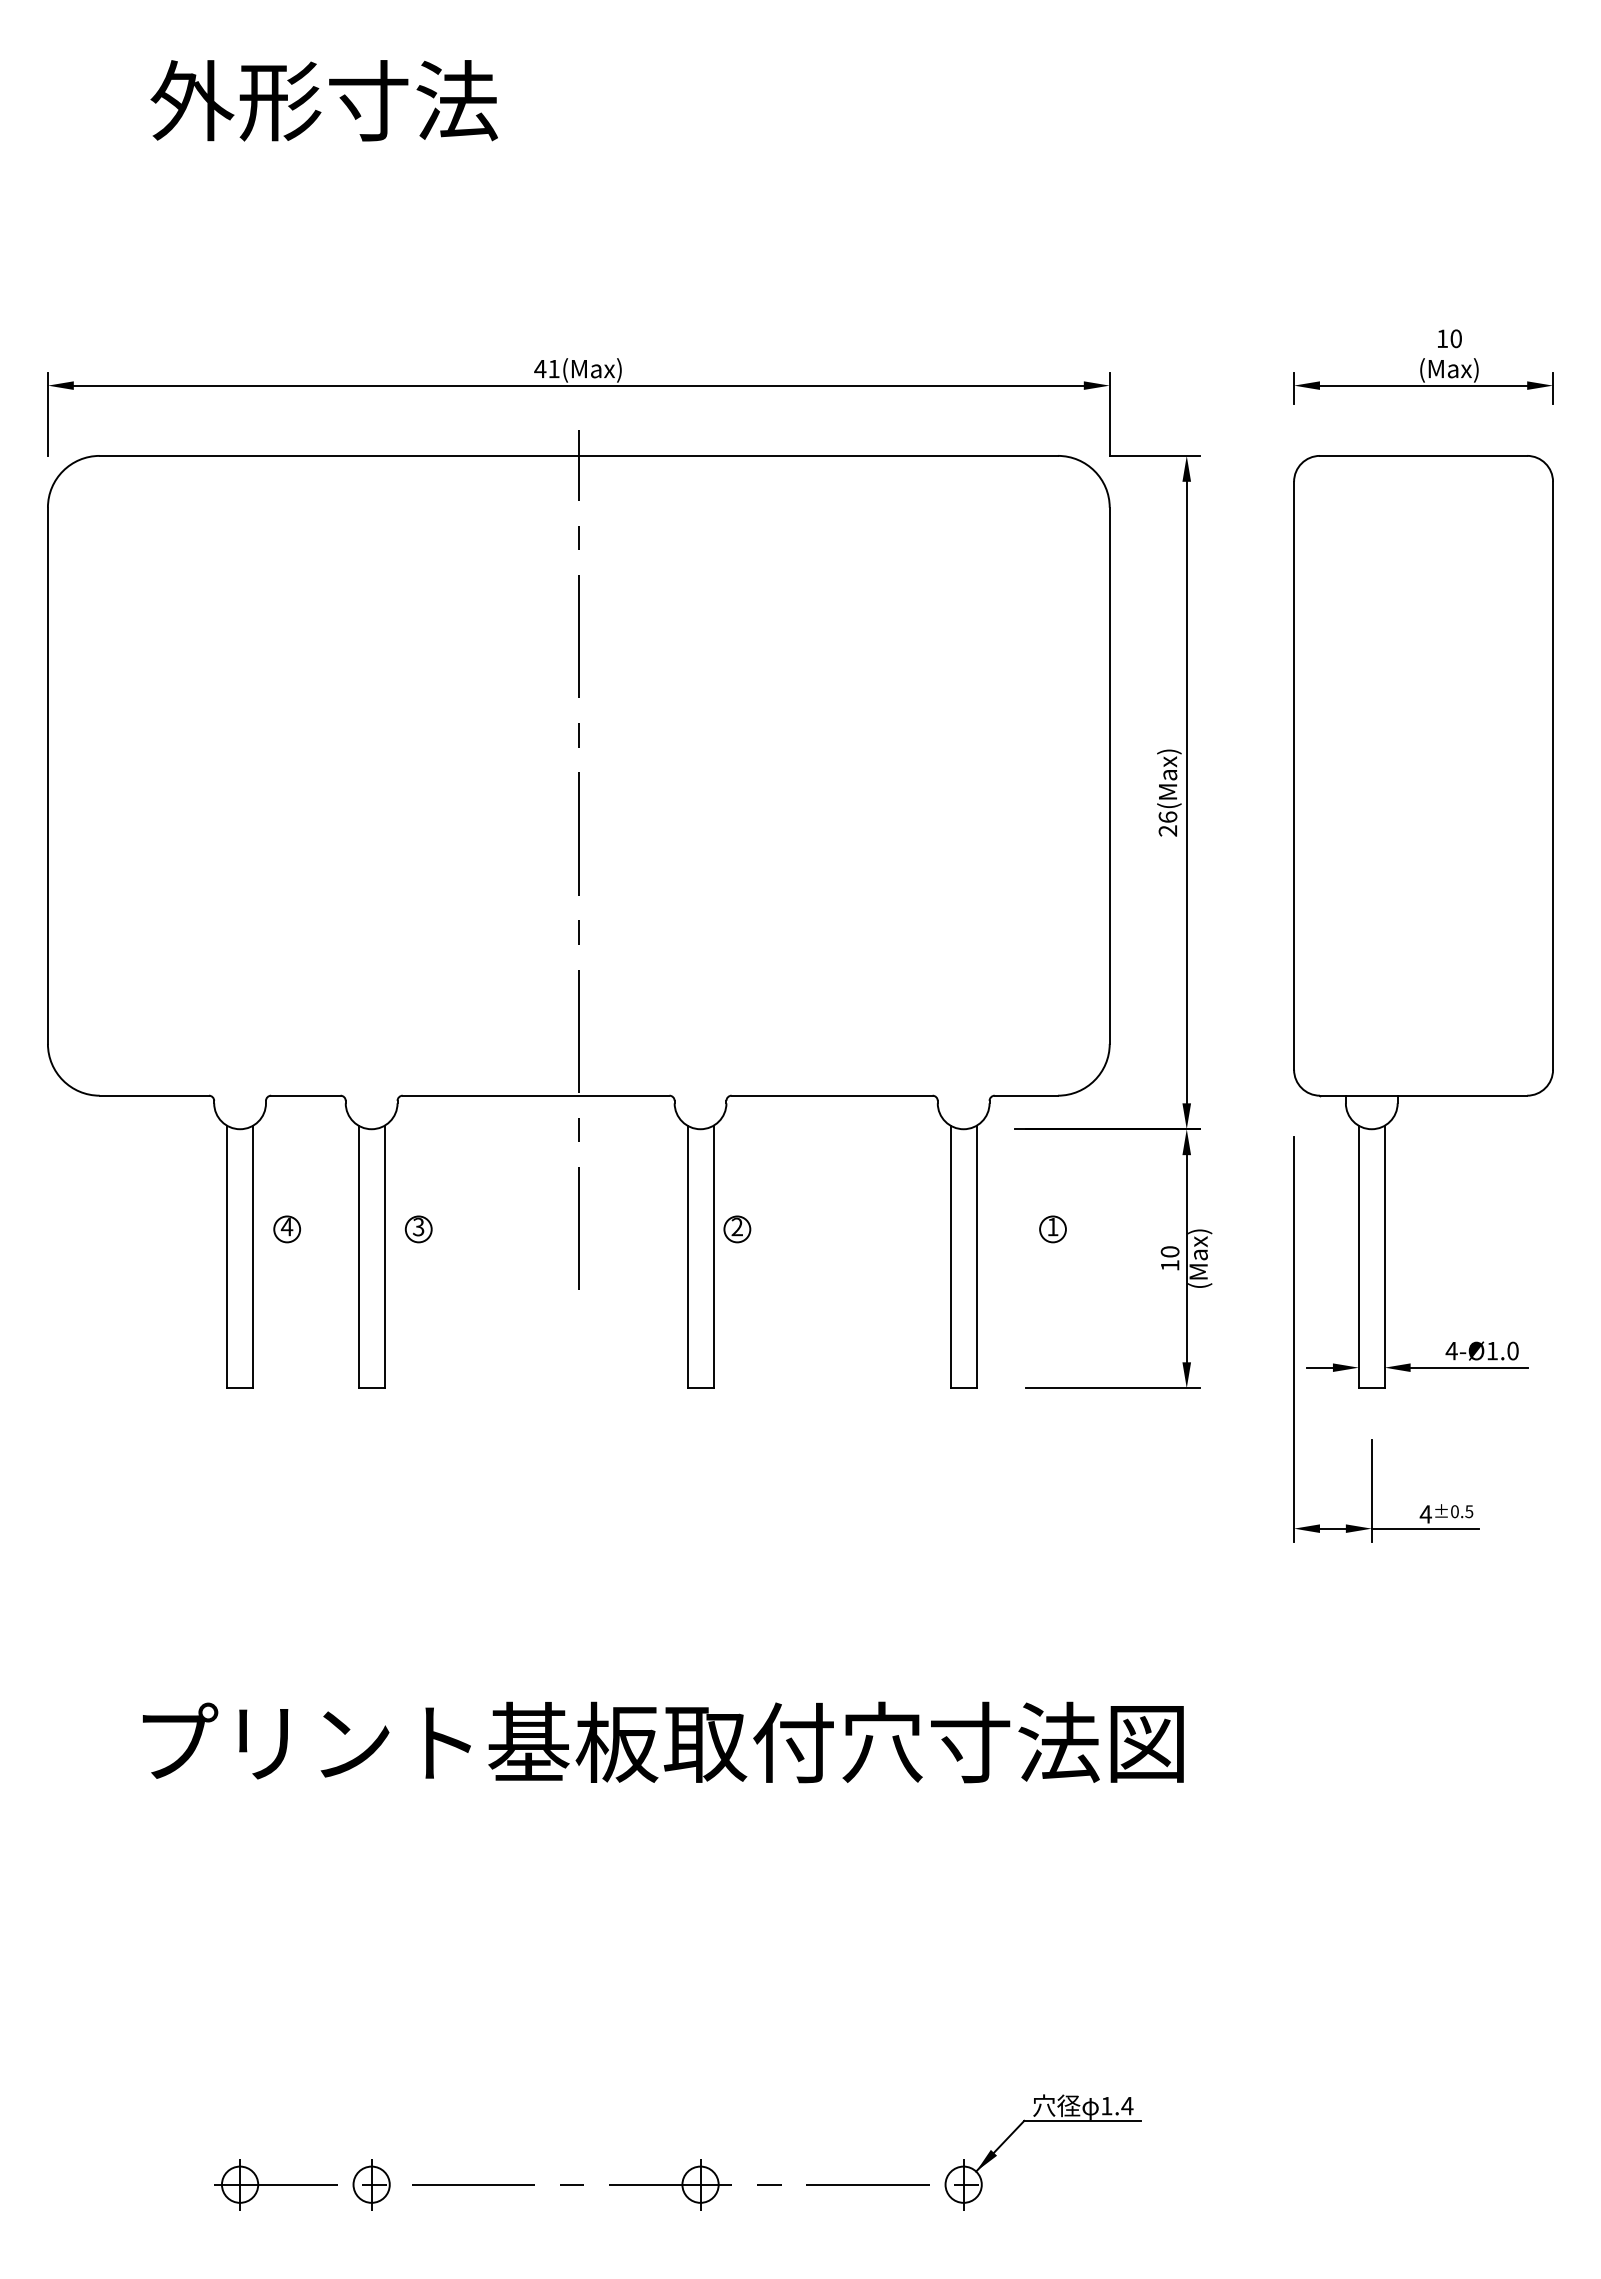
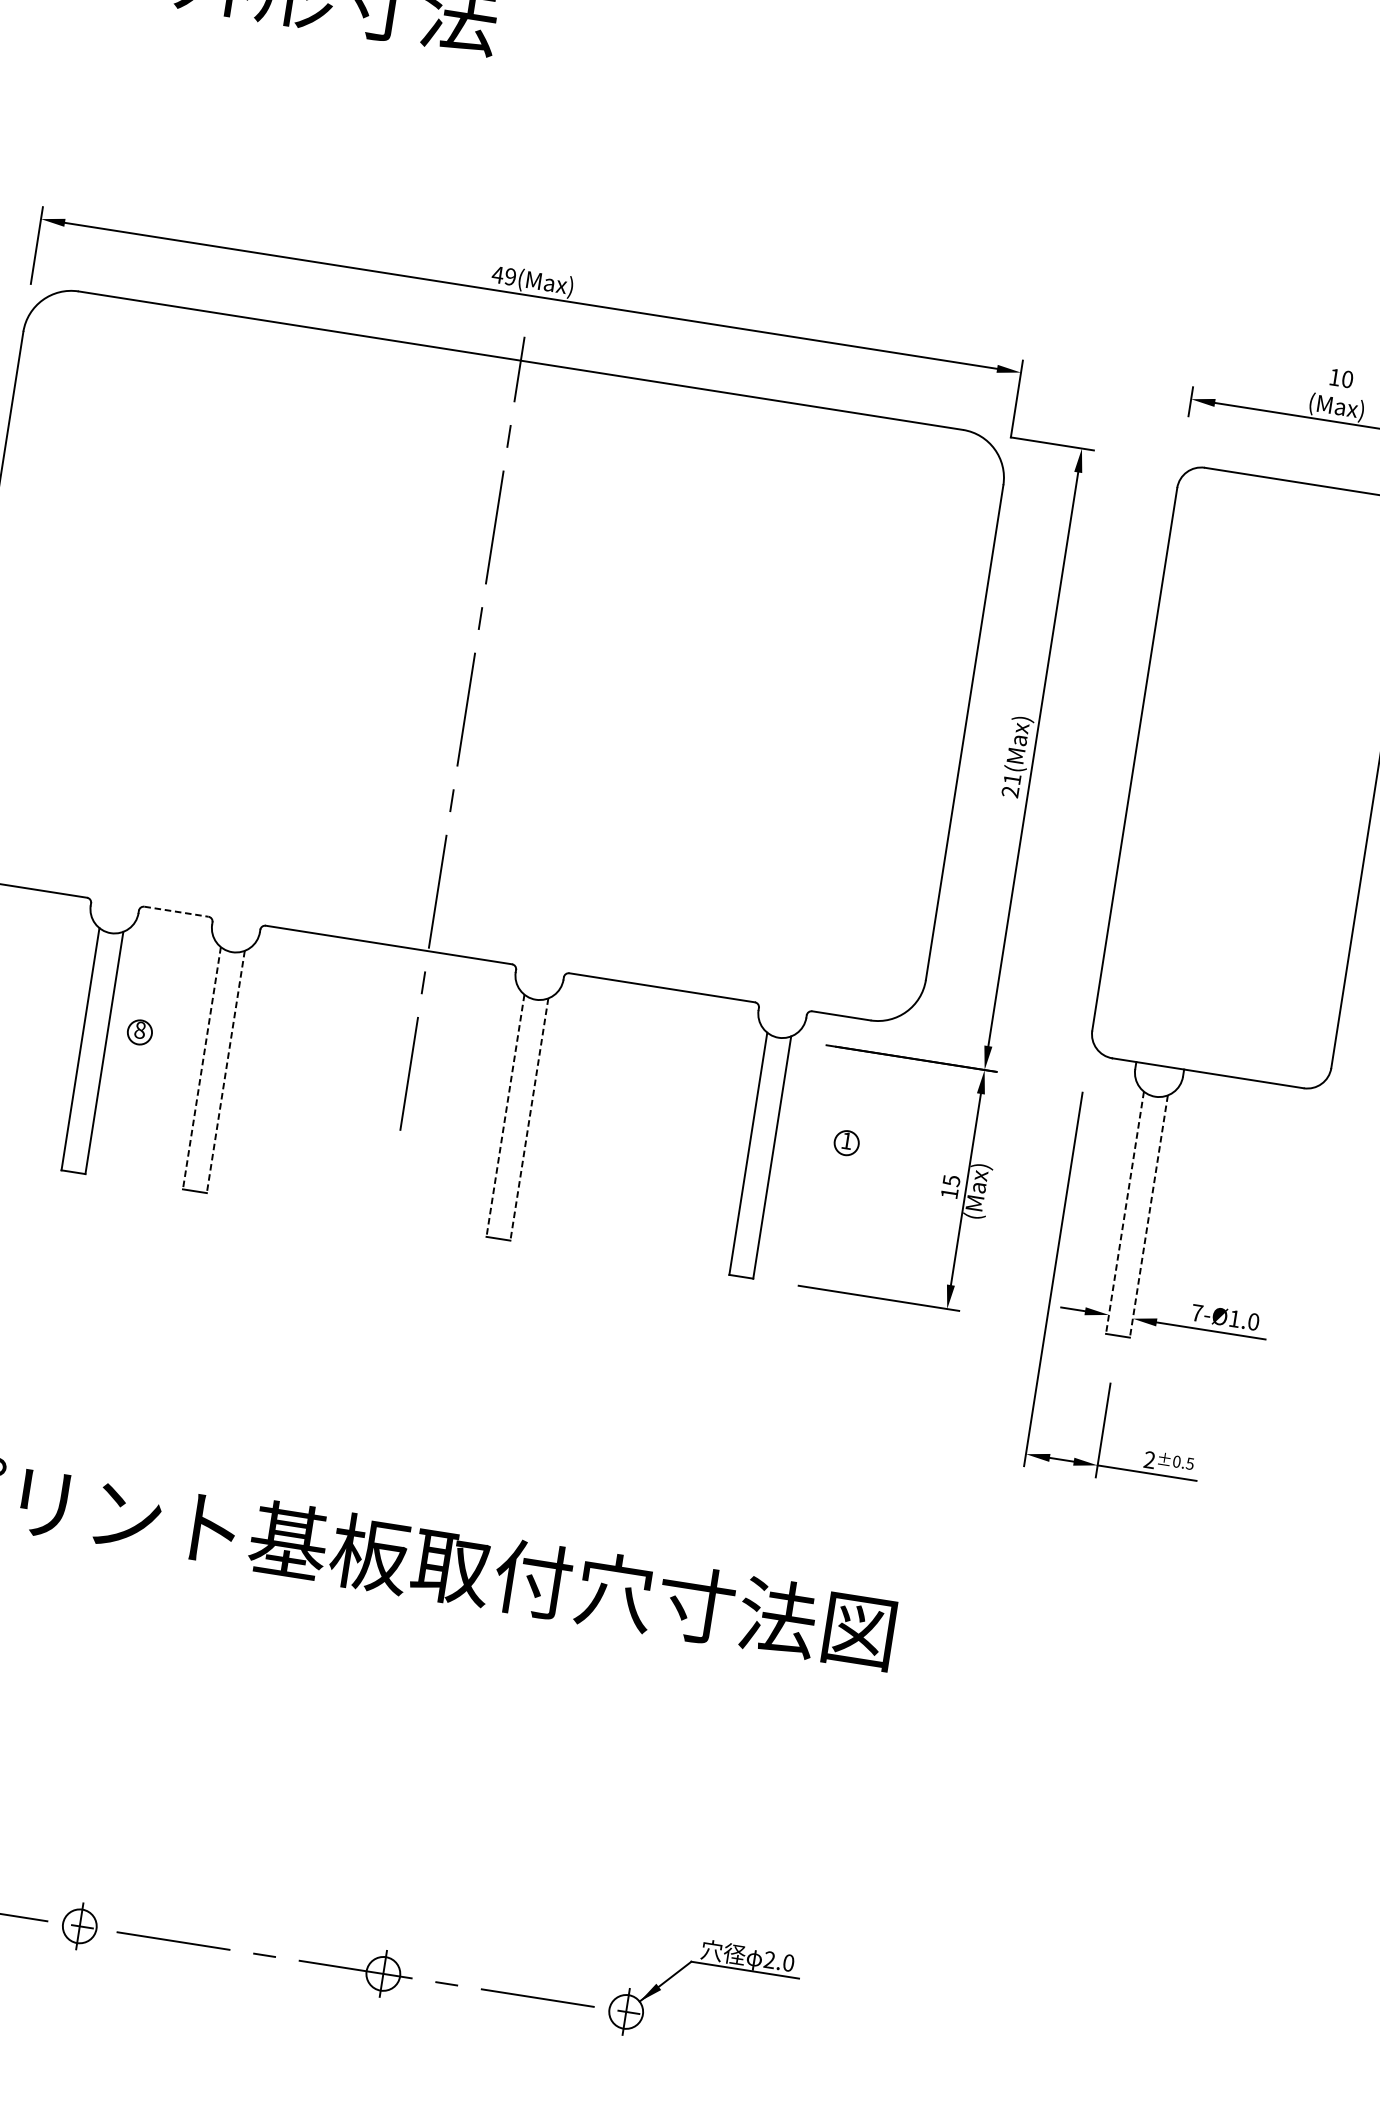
text: (553, 368) -> (510, 276), 41(Max) -> 49(Max)
text: (1167, 816) -> (1012, 778), 26 -> 21
line: (305, 1095) -> (176, 911), solid -> dashed
text: (286, 1226) -> (139, 1029), 4 -> 8
part: (418, 1229) -> (261, 1051), removed
part: (737, 1229) -> (555, 1097), removed
text: (1169, 1251) -> (951, 1180), 10 -> 15
line: (358, 1257) -> (201, 1068), solid -> dashed
line: (384, 1257) -> (225, 1072), solid -> dashed
line: (687, 1257) -> (505, 1116), solid -> dashed
line: (713, 1257) -> (529, 1119), solid -> dashed
line: (1358, 1257) -> (1124, 1213), solid -> dashed
line: (1384, 1257) -> (1148, 1216), solid -> dashed
text: (1451, 1351) -> (1196, 1313), 4-Ø1.0 -> 7-Ø1.0
text: (1425, 1514) -> (1149, 1460), 4 -> 2
text: (1117, 2105) -> (779, 1961), 1.4 -> 2.0

